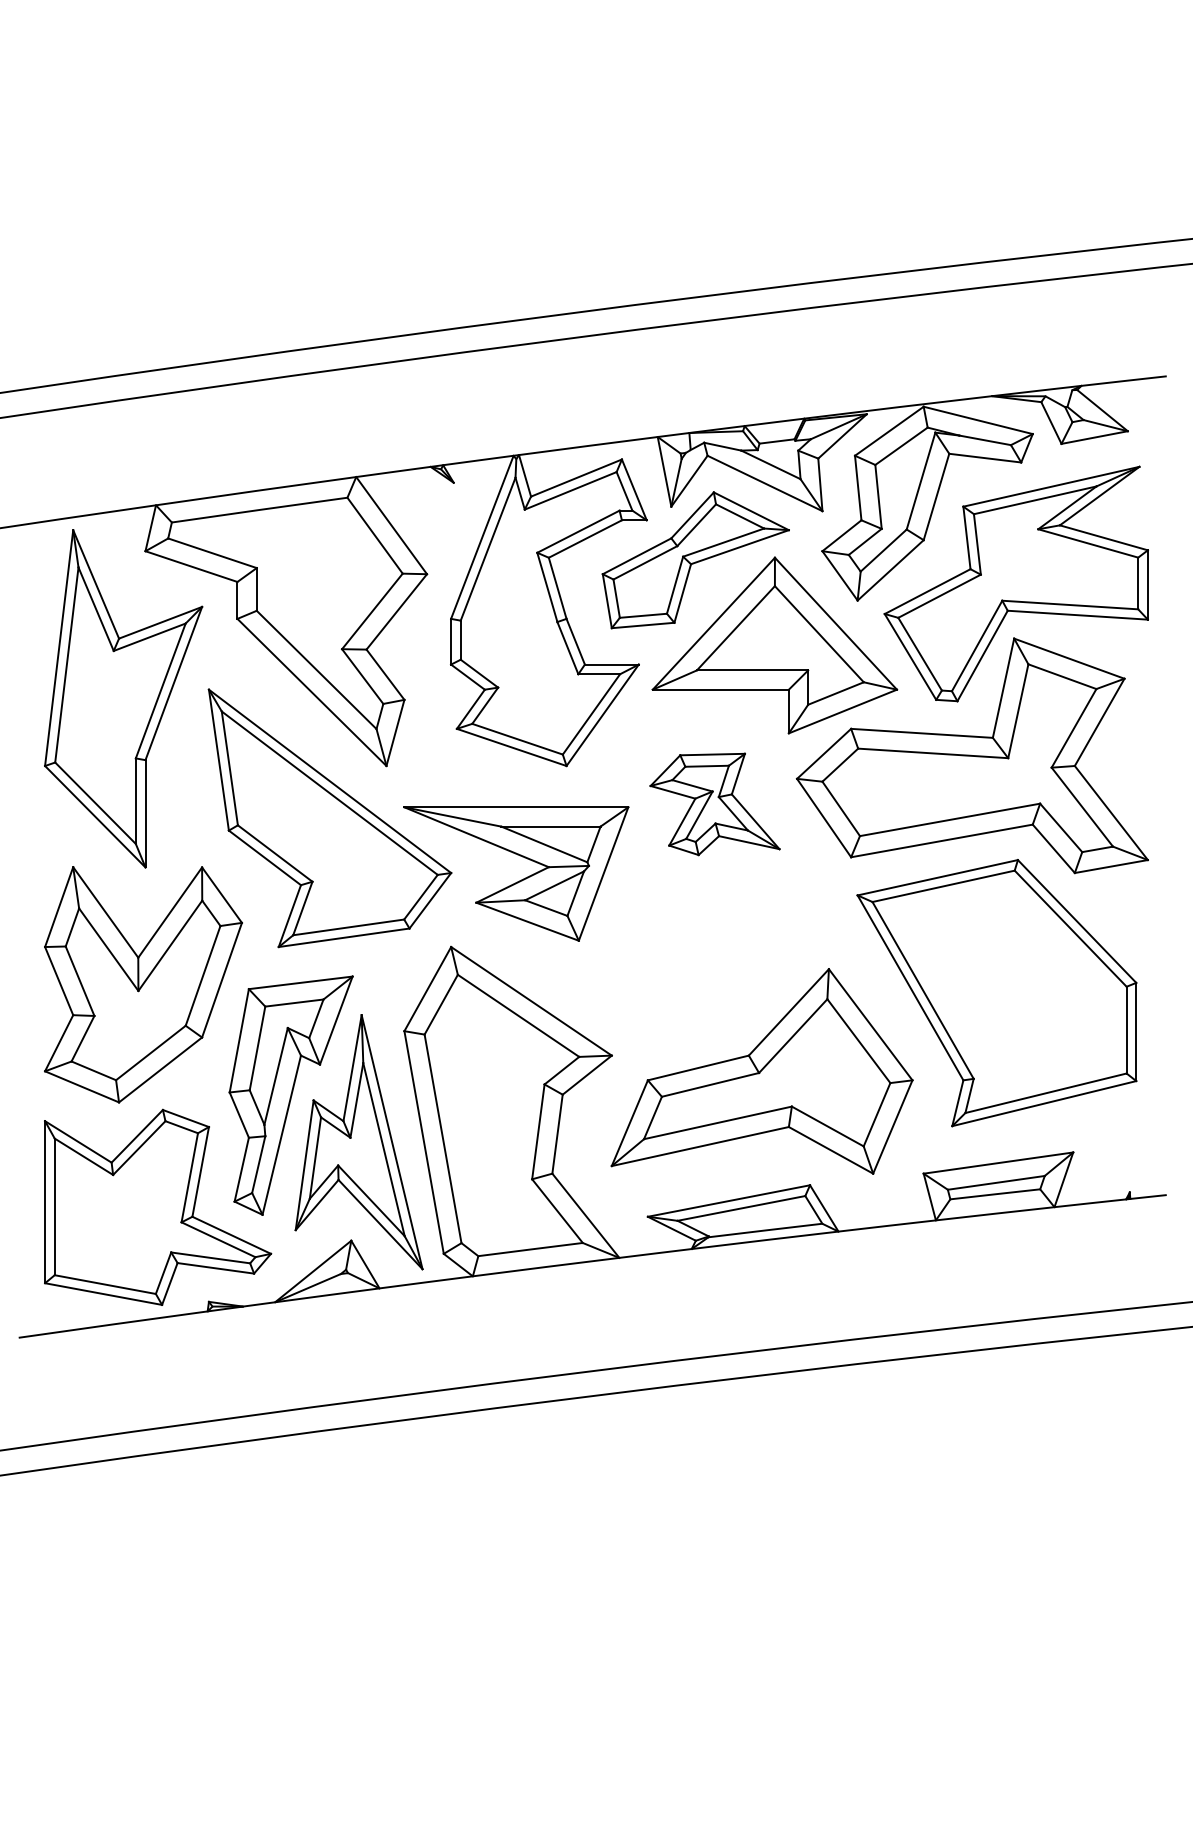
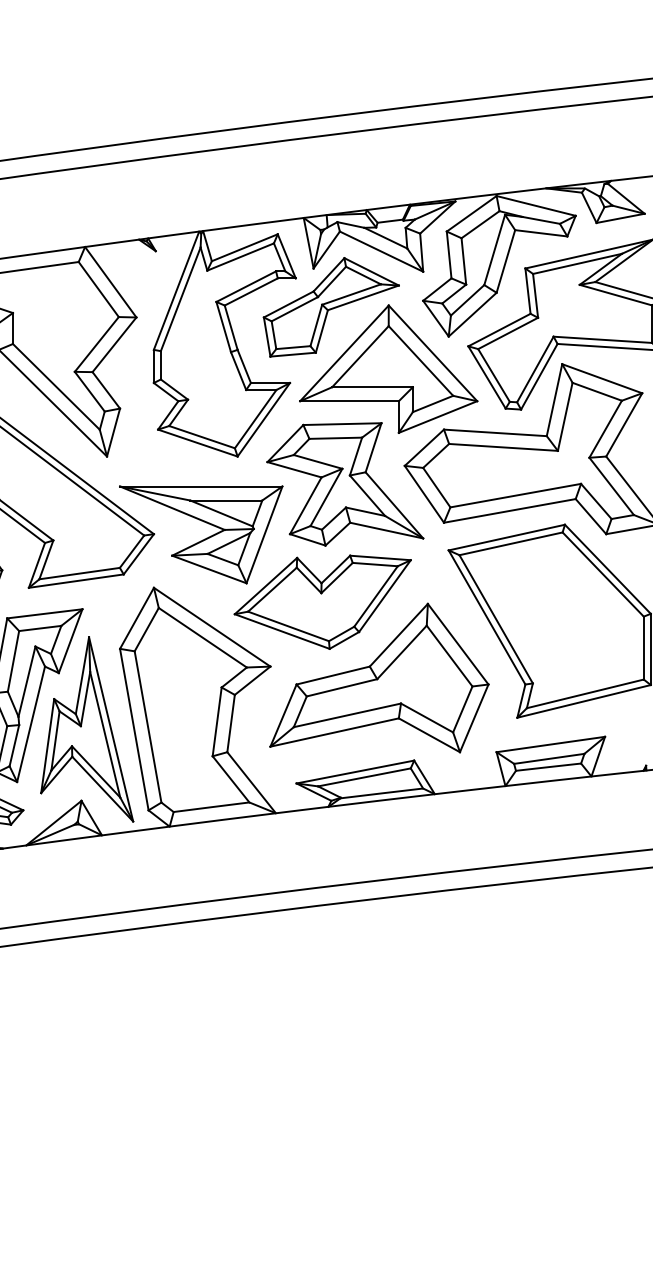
part: (714, 804) -> (344, 484), size x1.67
part: (683, 966) -> (322, 601), added

